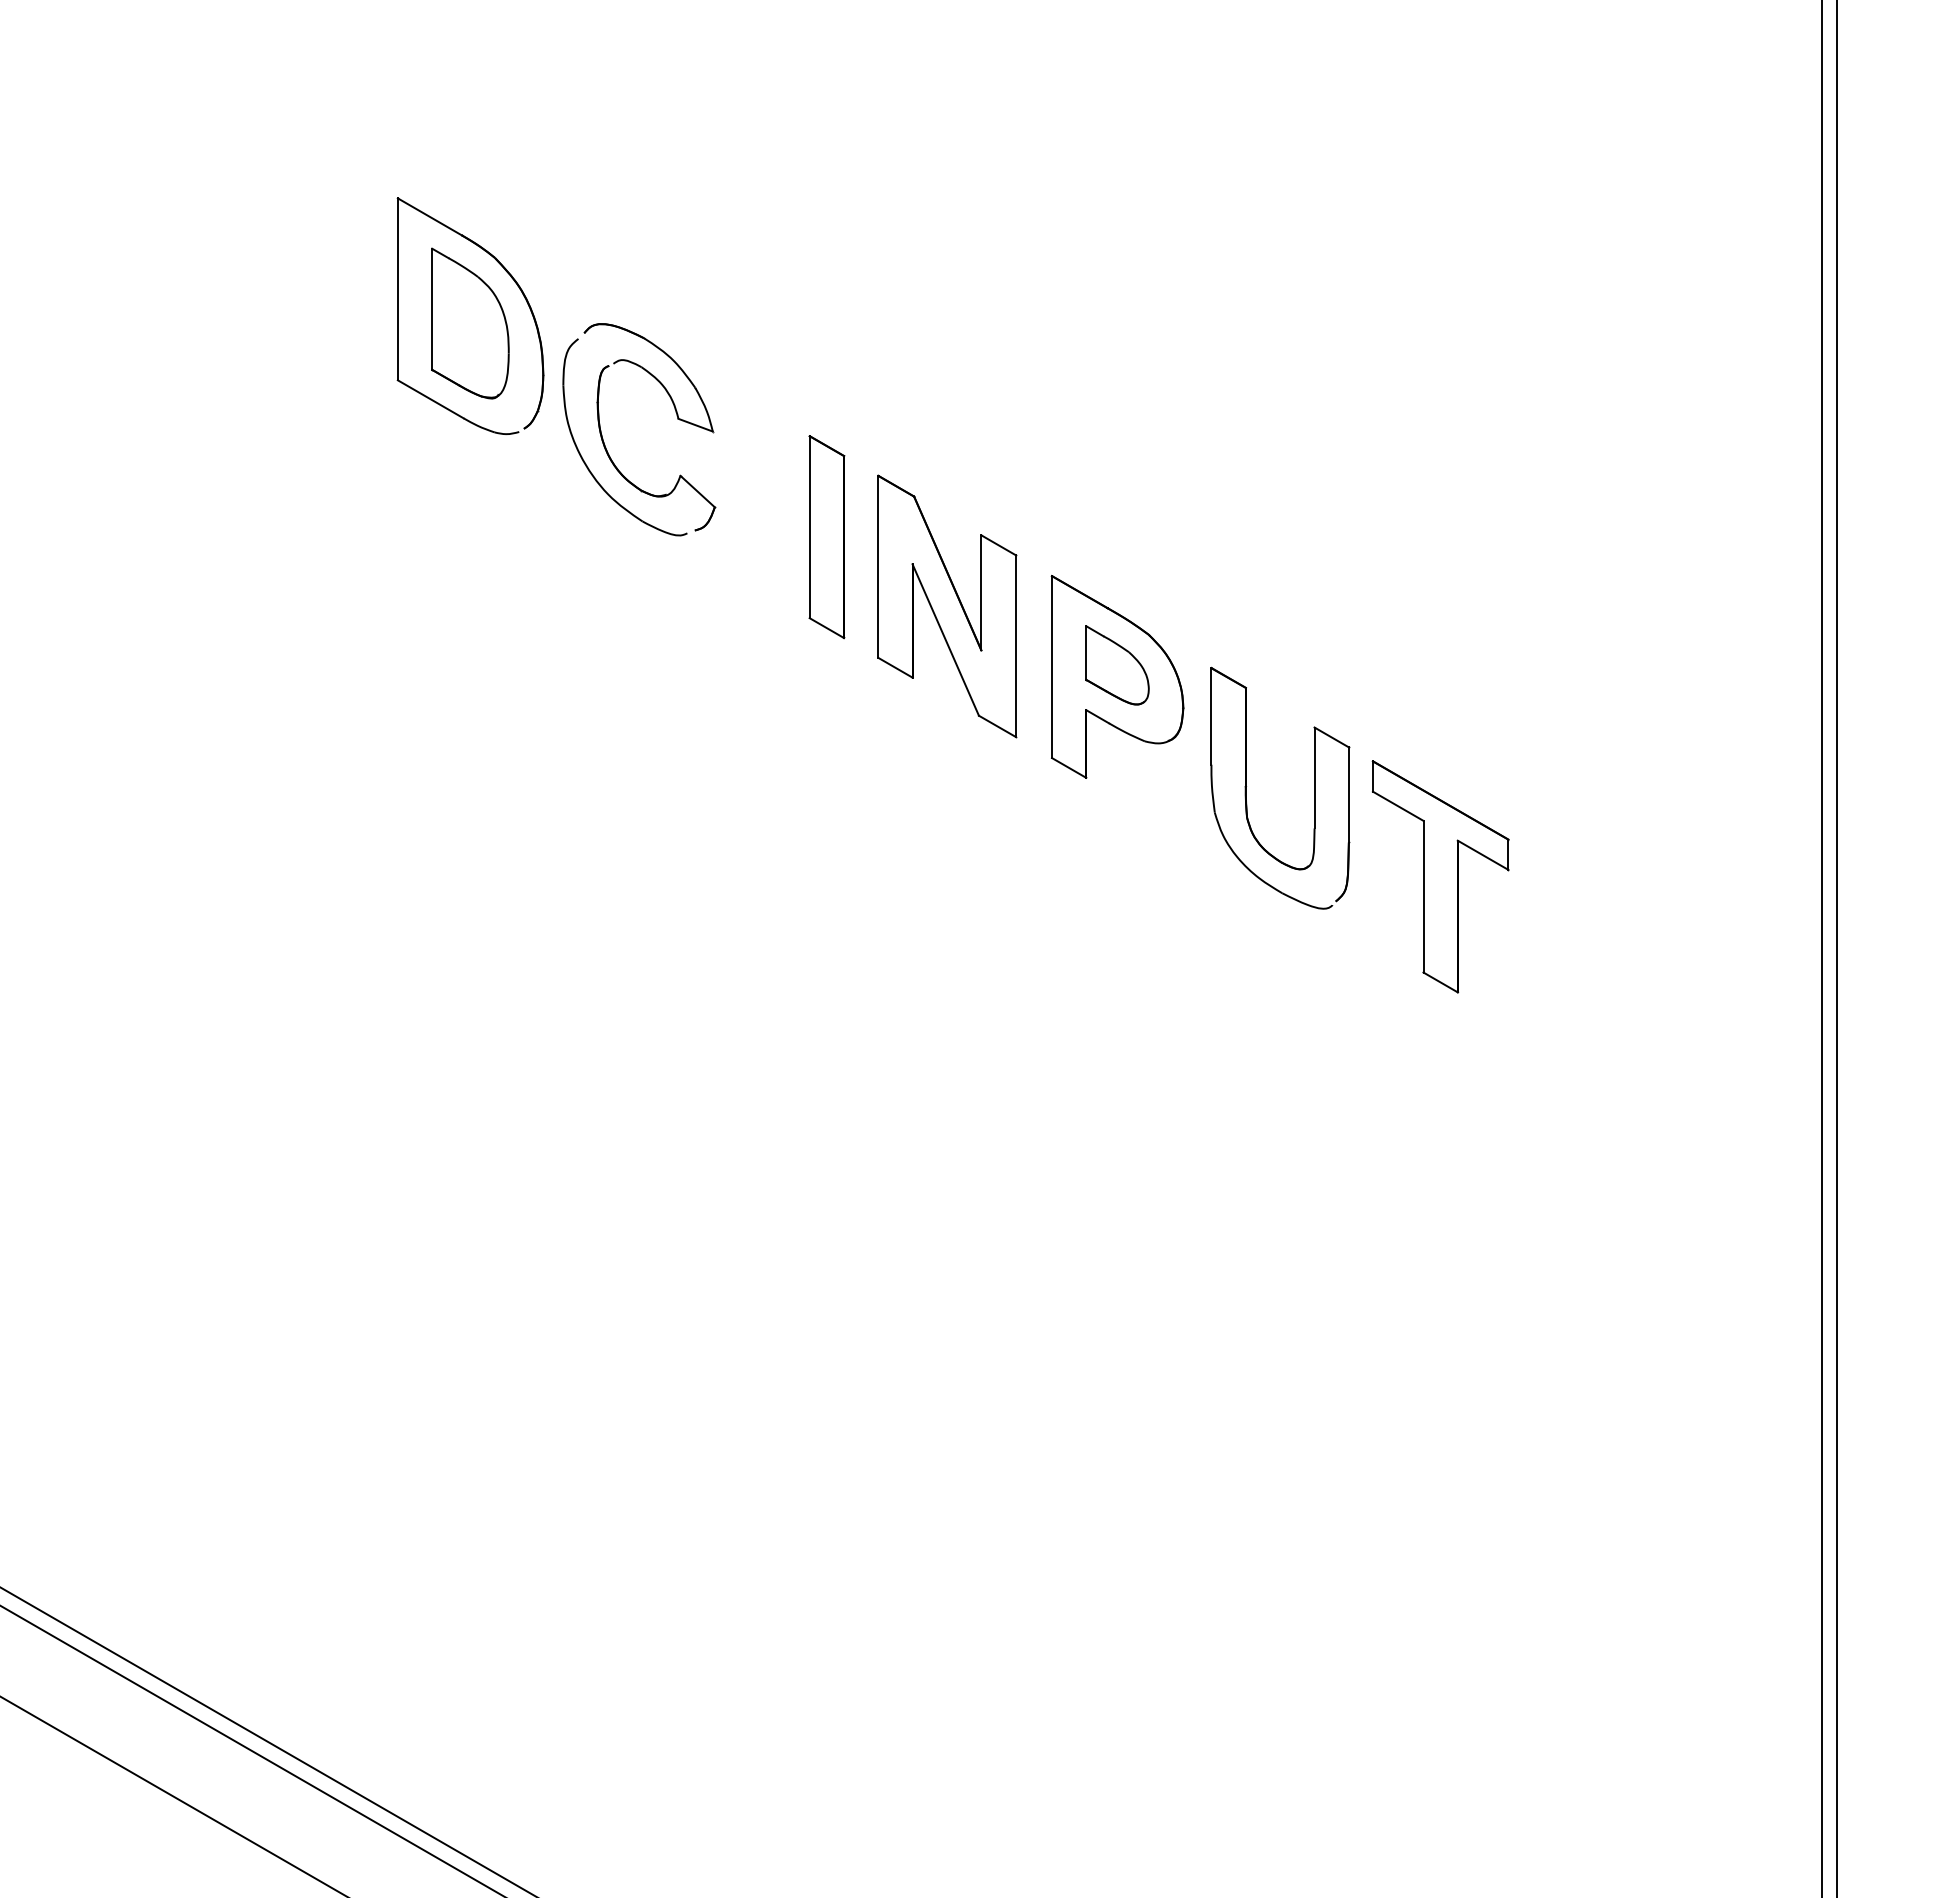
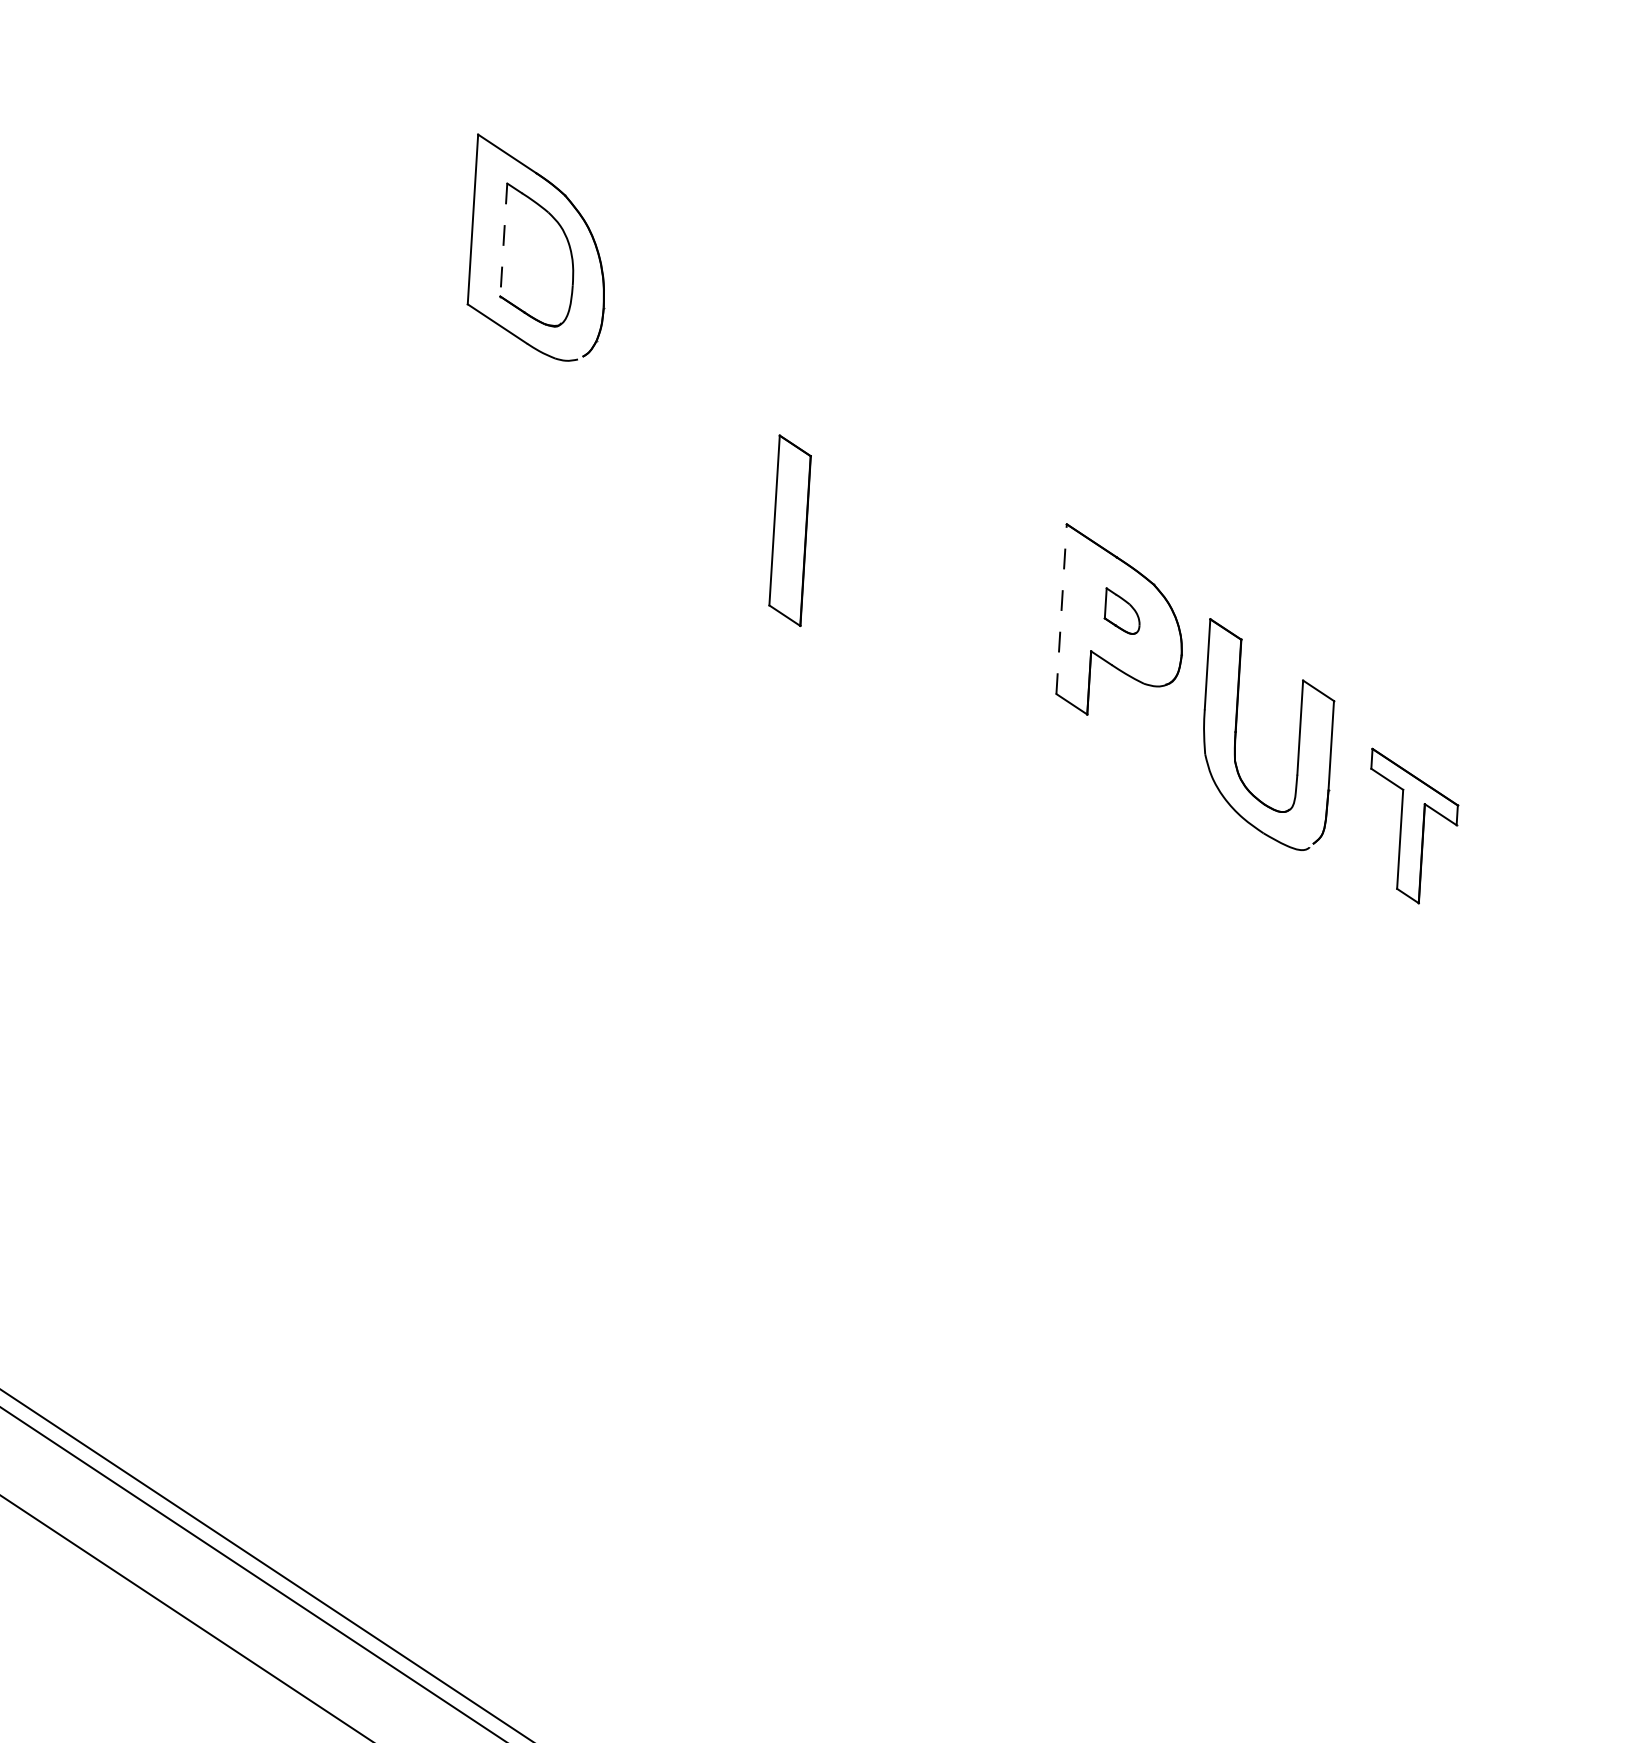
line: (432, 309) -> (504, 240), solid -> dashed
part: (603, 438) -> (656, 370), removed
part: (826, 537) -> (789, 531), moved
part: (947, 606) -> (967, 546), removed
part: (1117, 665) -> (1122, 611), size x0.6
line: (1051, 667) -> (1061, 609), solid -> dashed
part: (1440, 876) -> (1412, 826), size x0.7

